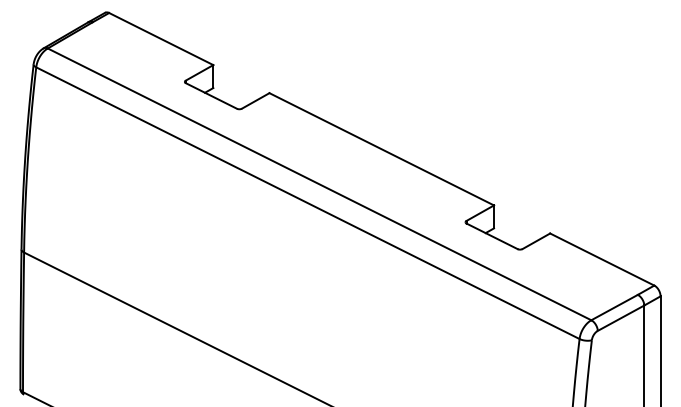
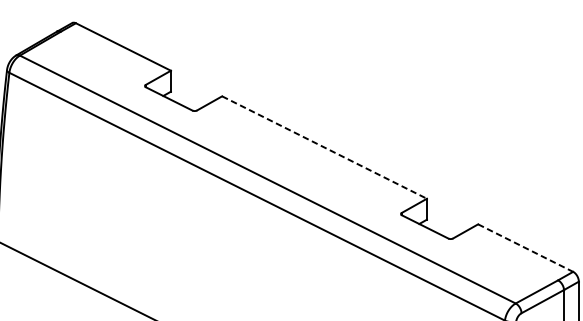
line: (381, 149) -> (324, 147), solid -> dashed
line: (602, 259) -> (525, 248), solid -> dashed

